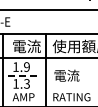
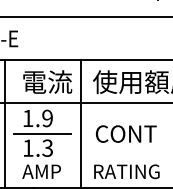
line: (24, 75) -> (43, 133), dashed -> solid
text: (71, 75) -> (126, 133), 電流 -> CONT

